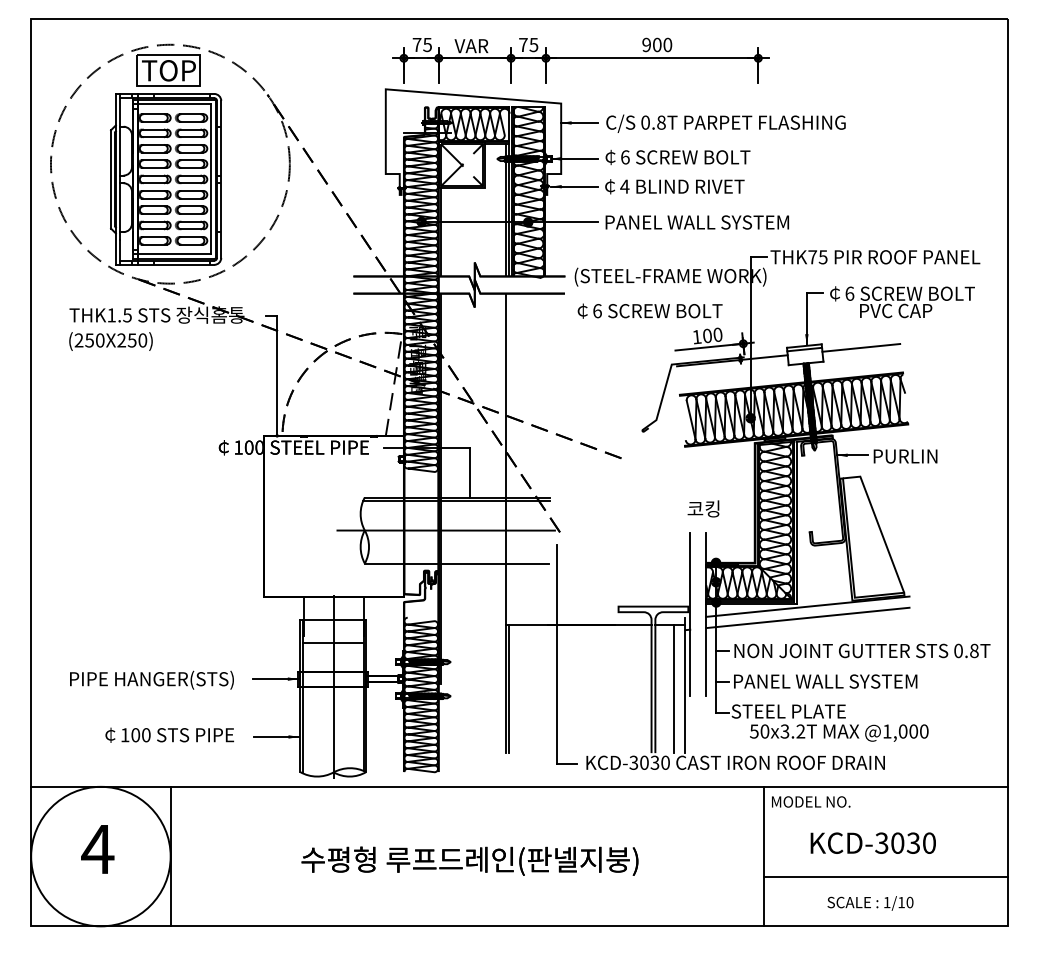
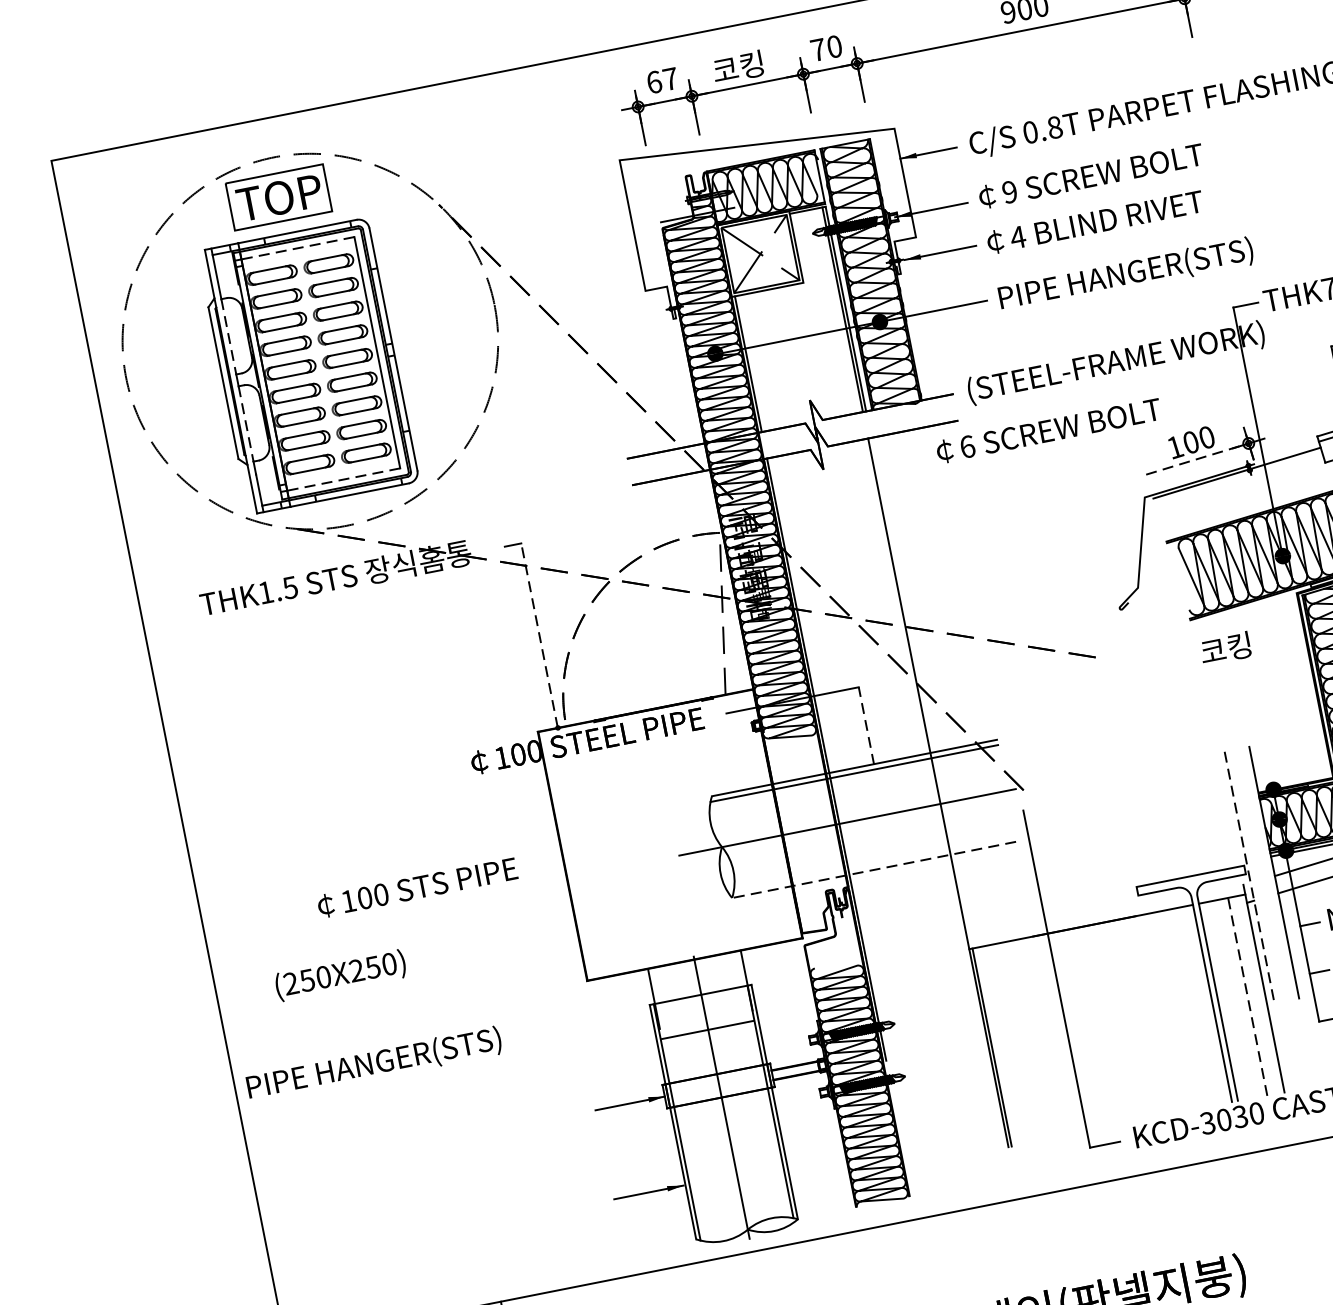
text: (421, 44) -> (661, 80), 75 -> 67
text: (533, 44) -> (833, 46), 75 -> 70
text: (471, 45) -> (738, 66), VAR -> 코킹
line: (174, 104) -> (298, 248), solid -> dashed
line: (120, 151) -> (229, 337), solid -> dashed
text: (625, 157) -> (1010, 192), 6 -> 9
line: (120, 208) -> (246, 425), solid -> dashed
text: (702, 223) -> (1149, 270), PANEL WALL SYSTEM -> PIPE HANGER(STS)
line: (174, 254) -> (344, 479), solid -> dashed
text: (649, 310) -> (1047, 430), moved
text: (110, 341) -> (339, 975), moved
line: (709, 347) -> (1197, 459), solid -> dashed
line: (277, 376) -> (540, 636), solid -> dashed
line: (469, 472) -> (865, 725), solid -> dashed
text: (703, 508) -> (1225, 648), moved
line: (456, 563) -> (873, 869), solid -> dashed
line: (690, 614) -> (1249, 877), solid -> dashed
text: (151, 679) -> (373, 1063), moved
line: (674, 688) -> (1247, 996), solid -> dashed
text: (169, 734) -> (416, 886), moved

